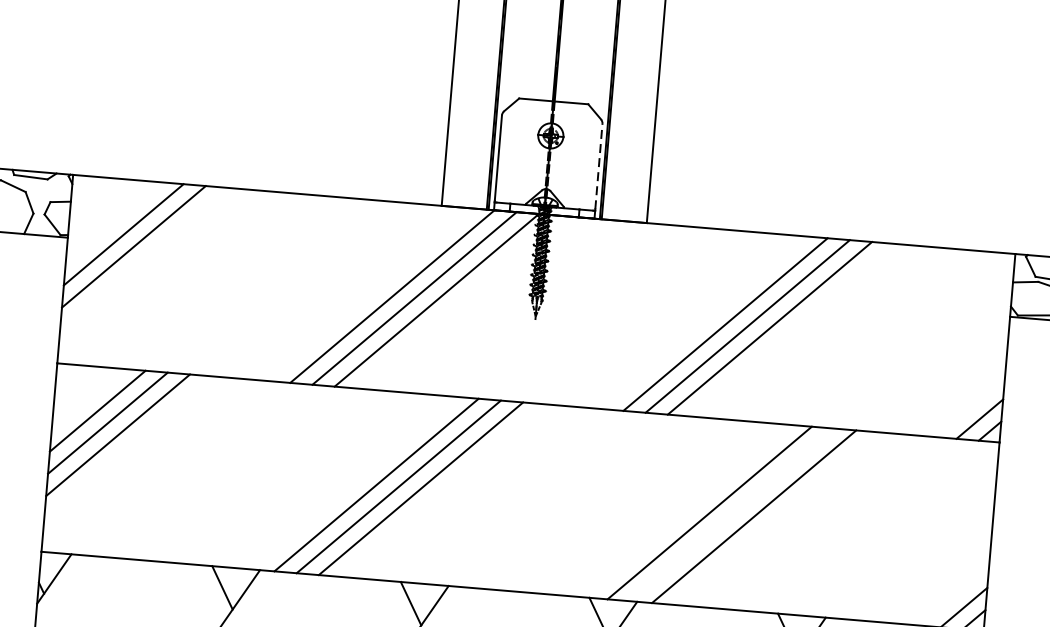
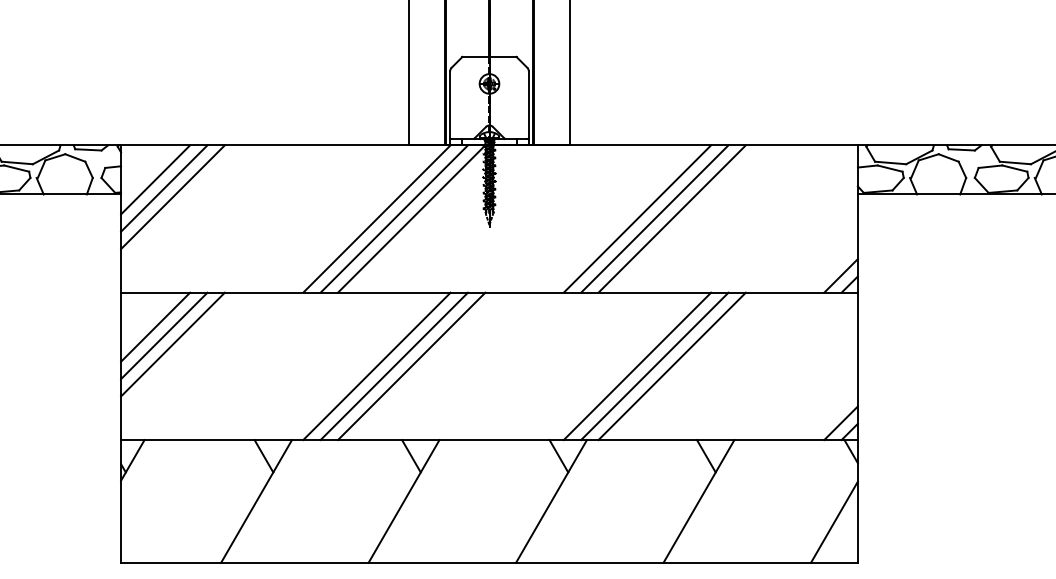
line: (598, 166) -> (528, 104), dashed -> solid
line: (113, 222) -> (155, 179), added
line: (731, 515) -> (654, 366), added

